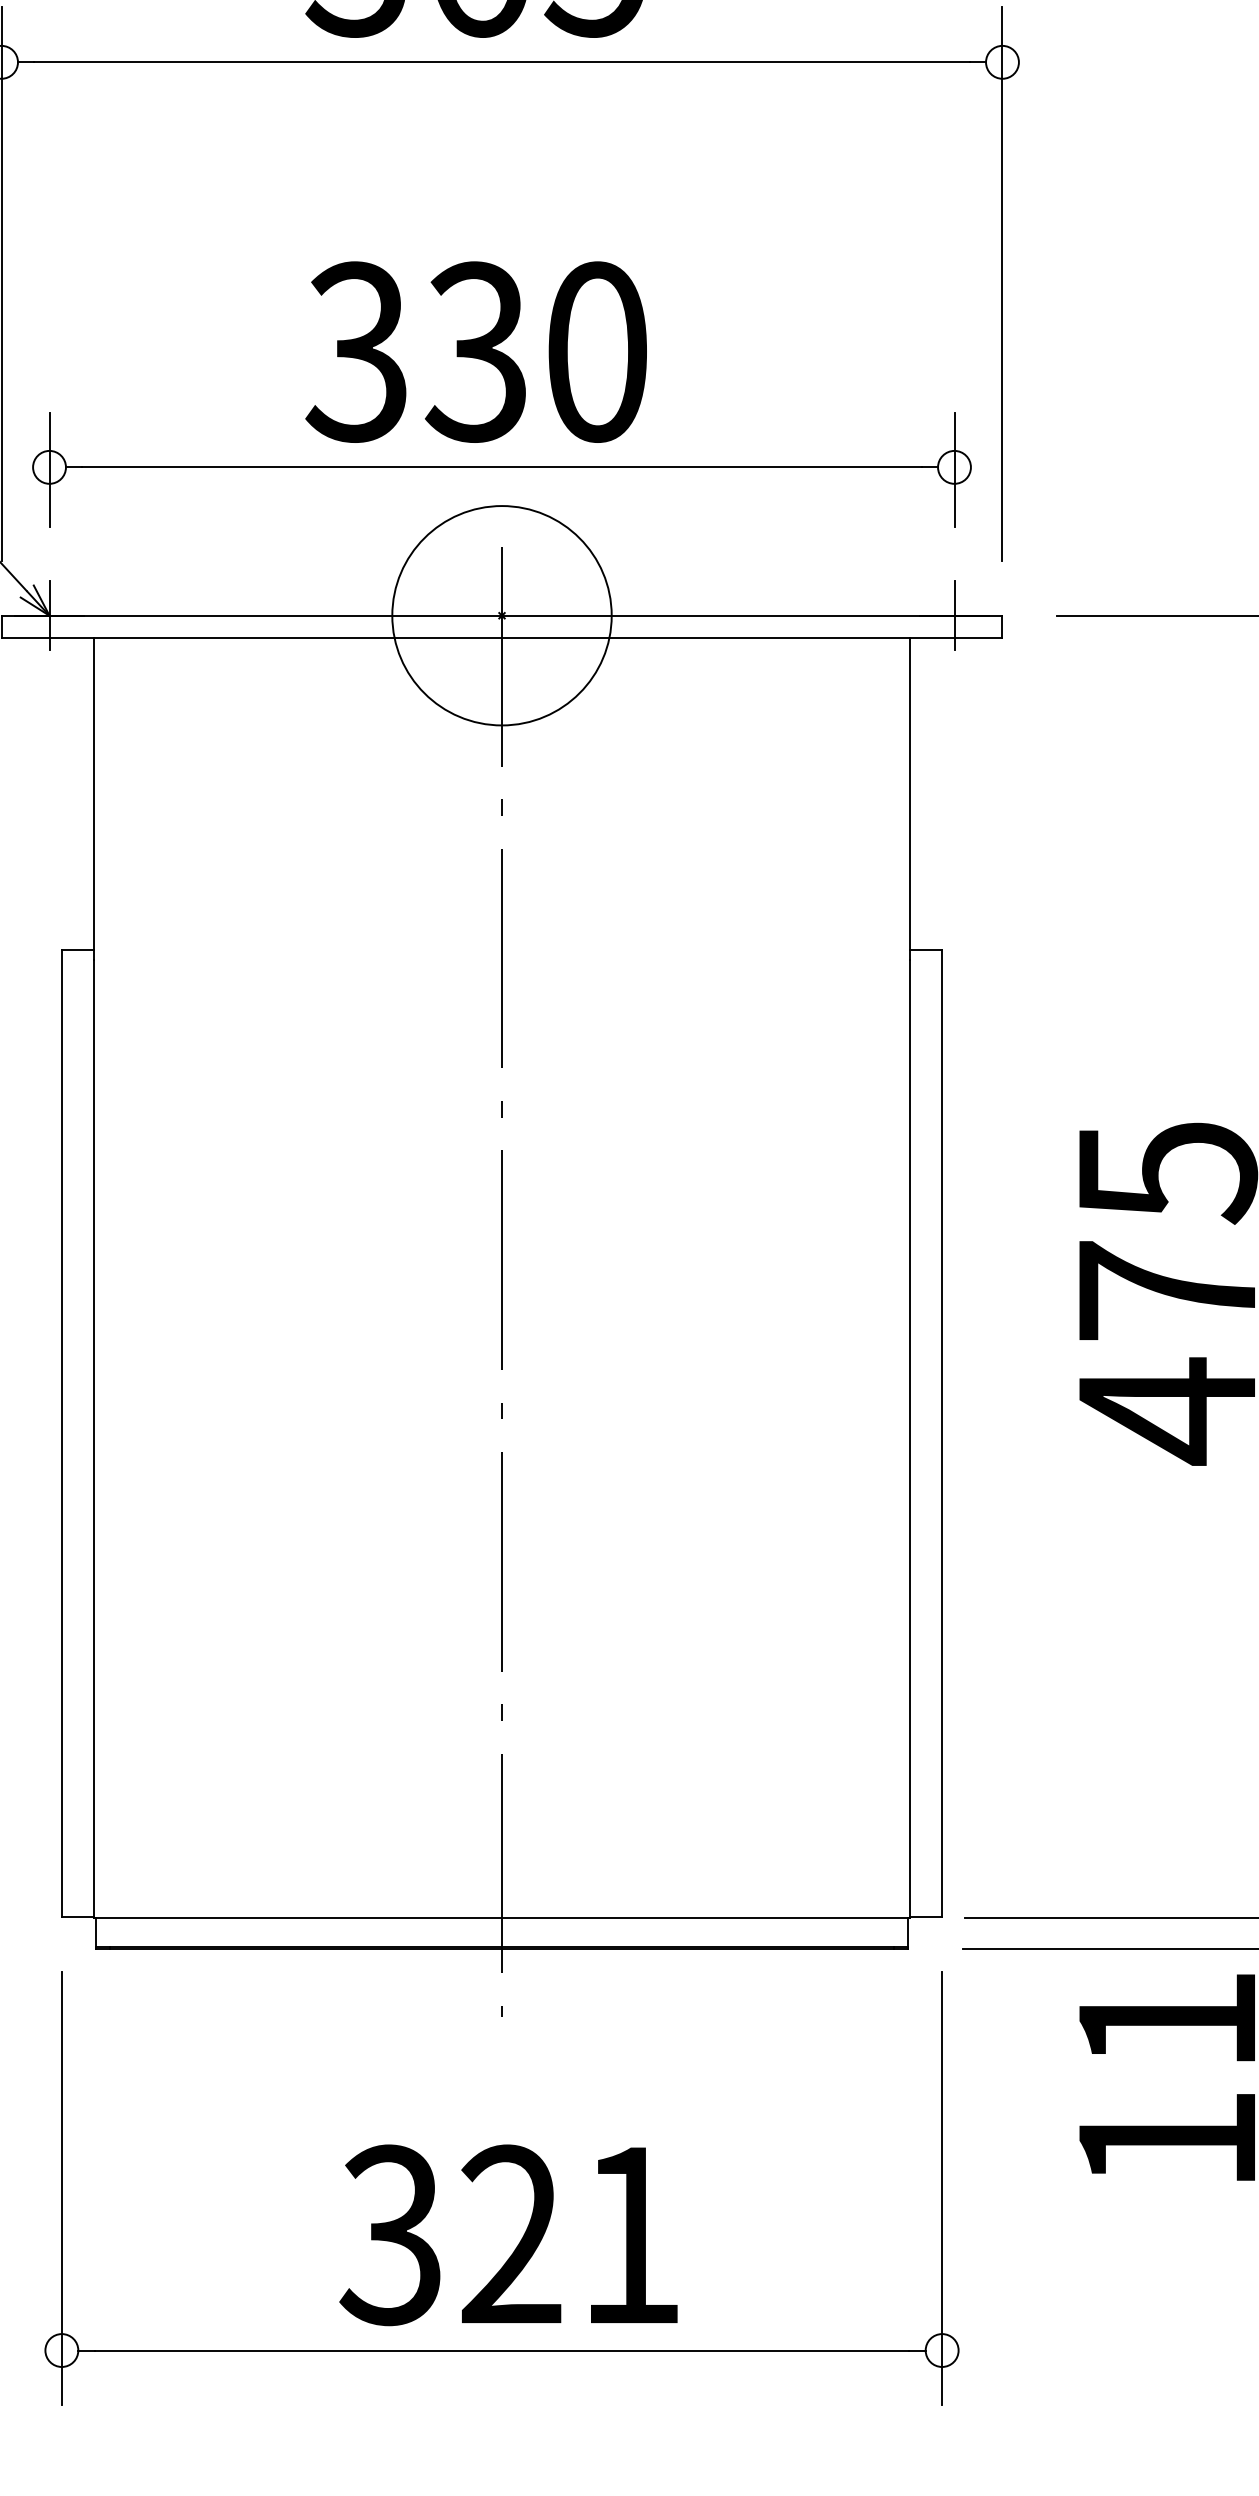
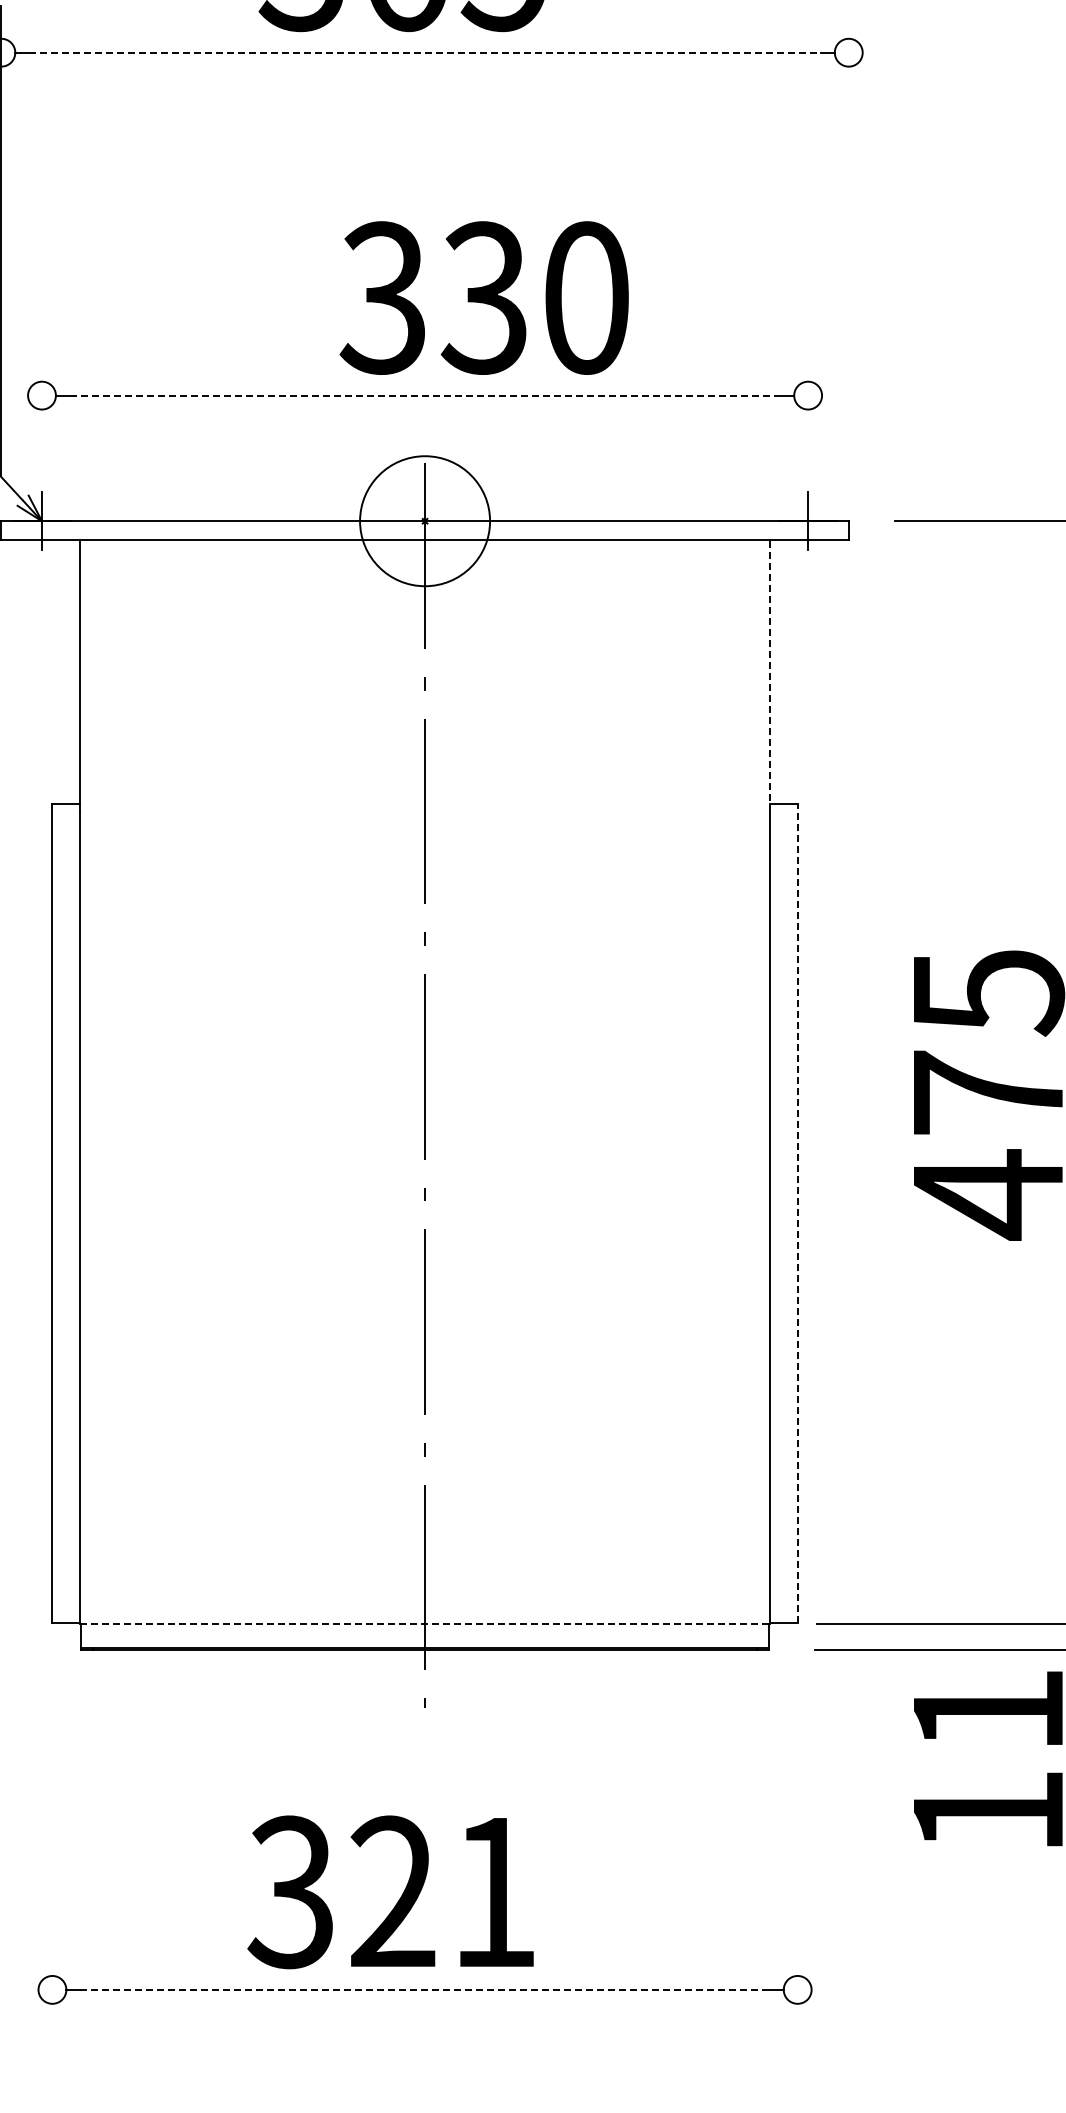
line: (502, 62) -> (425, 52), solid -> dashed
line: (1002, 284) -> (848, 240), removed
text: (475, 351) -> (483, 297), moved
line: (502, 467) -> (425, 395), solid -> dashed
line: (50, 469) -> (42, 397), removed
line: (954, 469) -> (808, 397), removed
circle: (501, 616) -> (424, 521), size x0.7
line: (910, 797) -> (770, 675), solid -> dashed
line: (941, 1433) -> (797, 1213), solid -> dashed
line: (502, 1918) -> (425, 1624), solid -> dashed
line: (61, 2188) -> (52, 1852), removed
line: (941, 2188) -> (797, 1852), removed
text: (508, 2235) -> (390, 1892), moved
line: (502, 2350) -> (425, 1989), solid -> dashed

